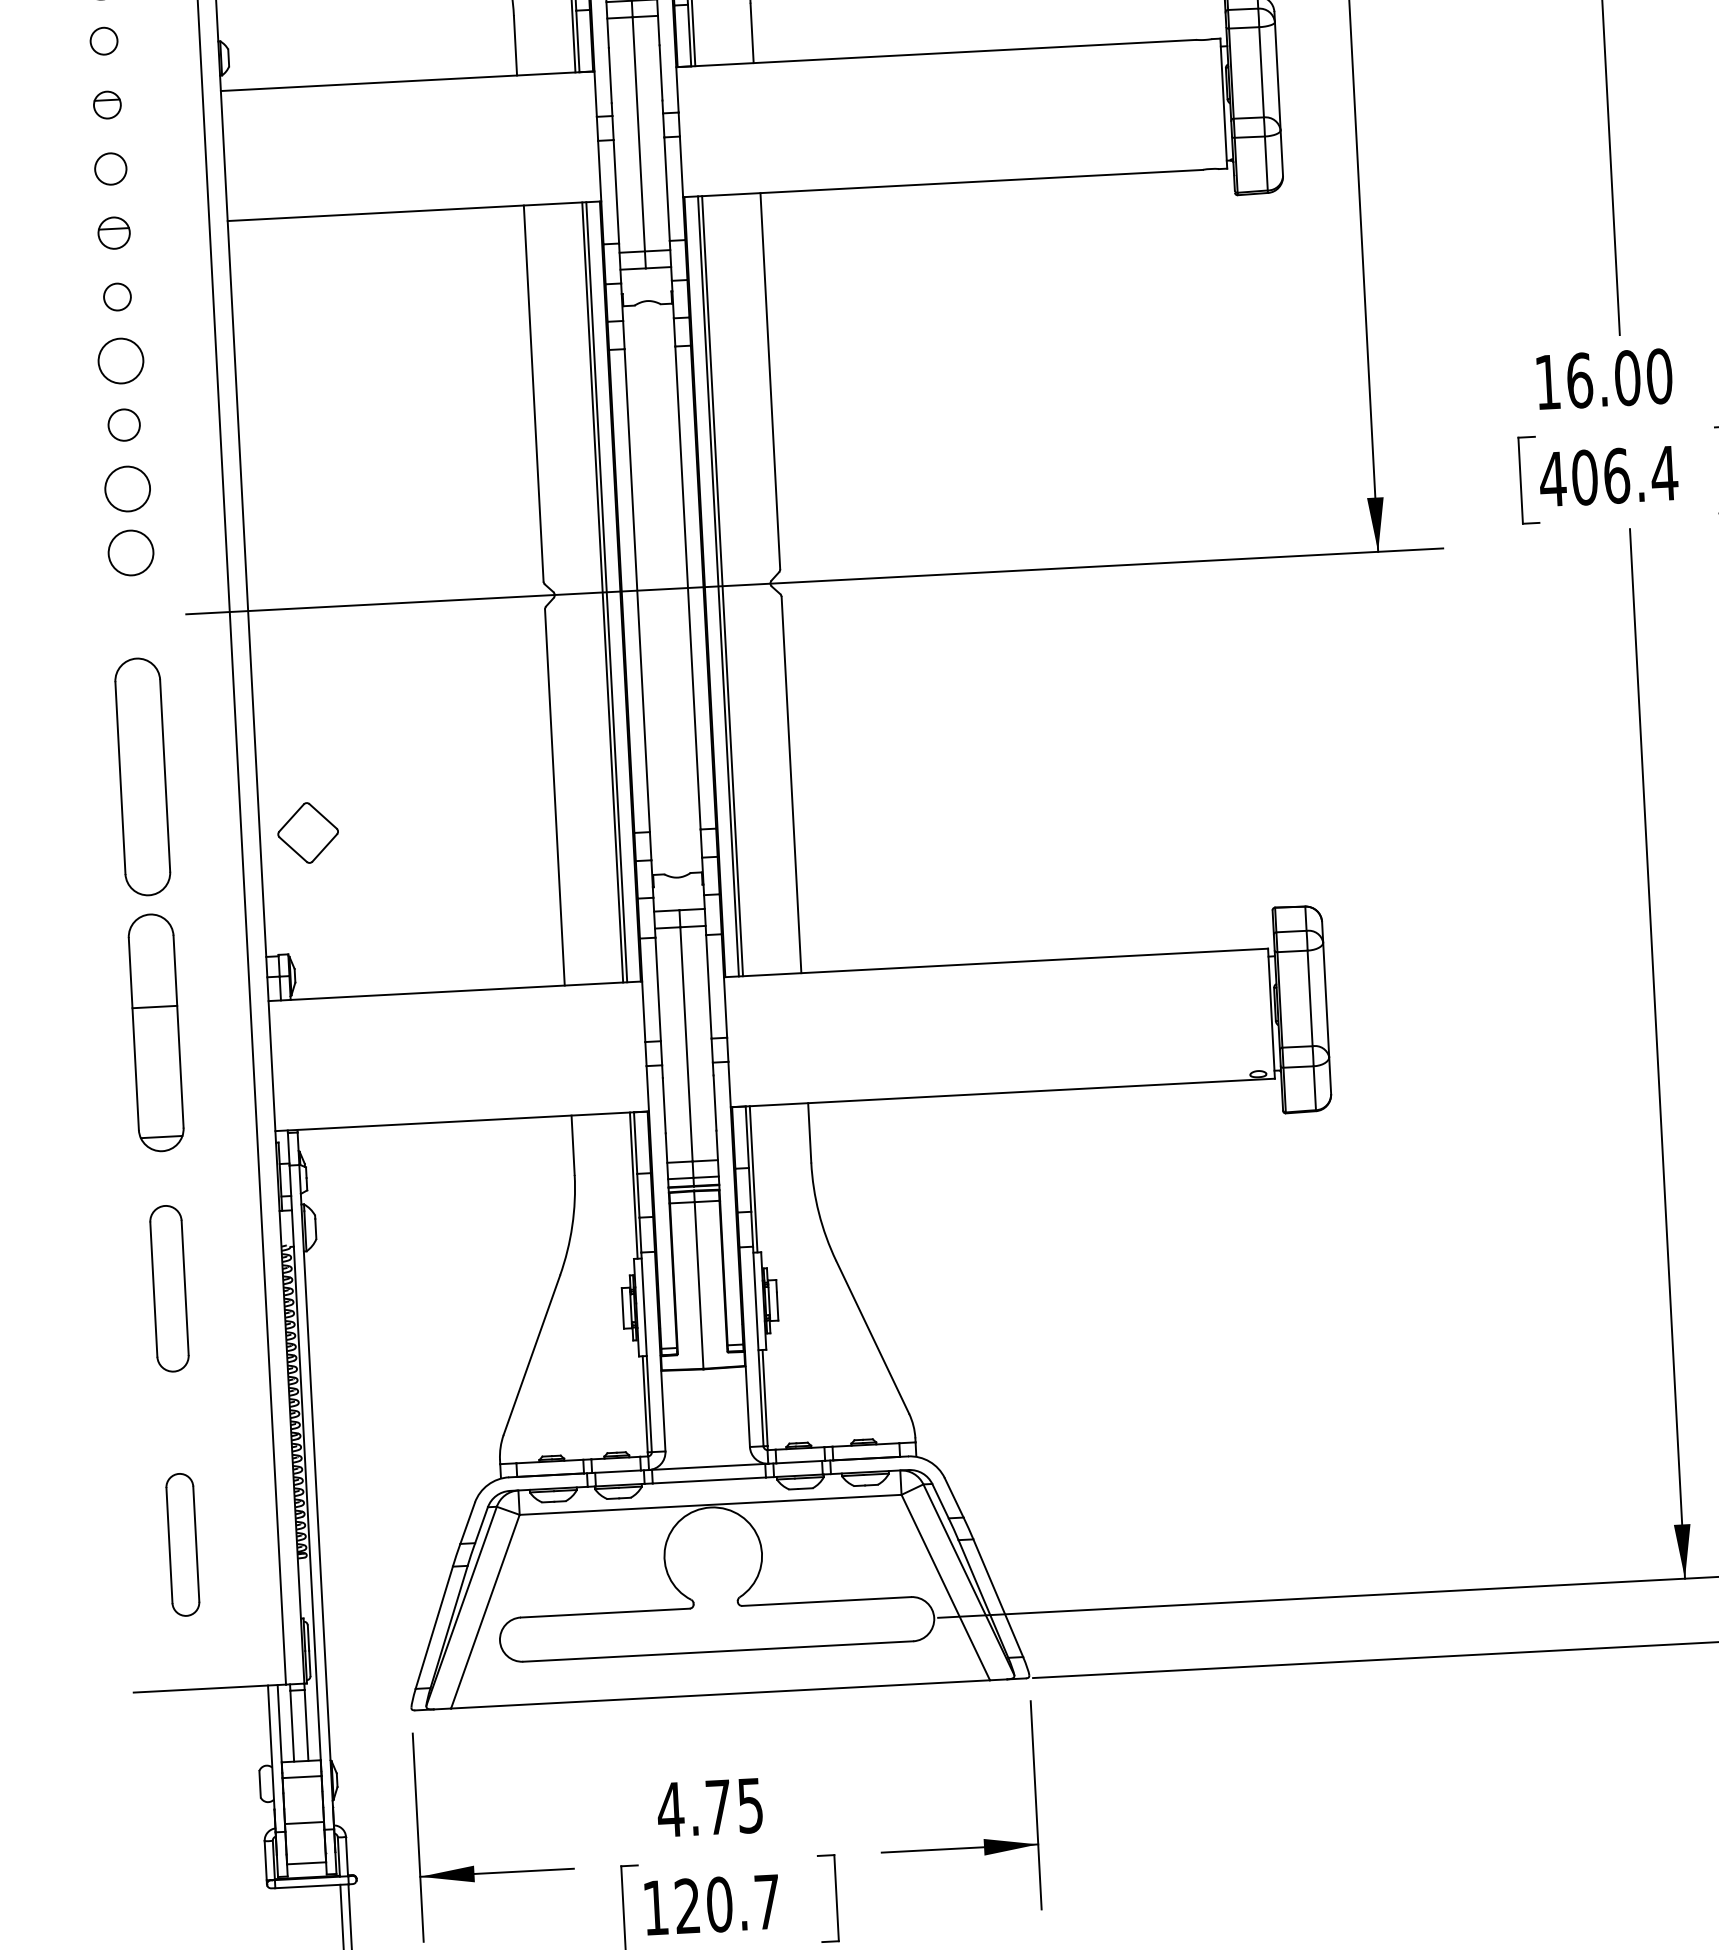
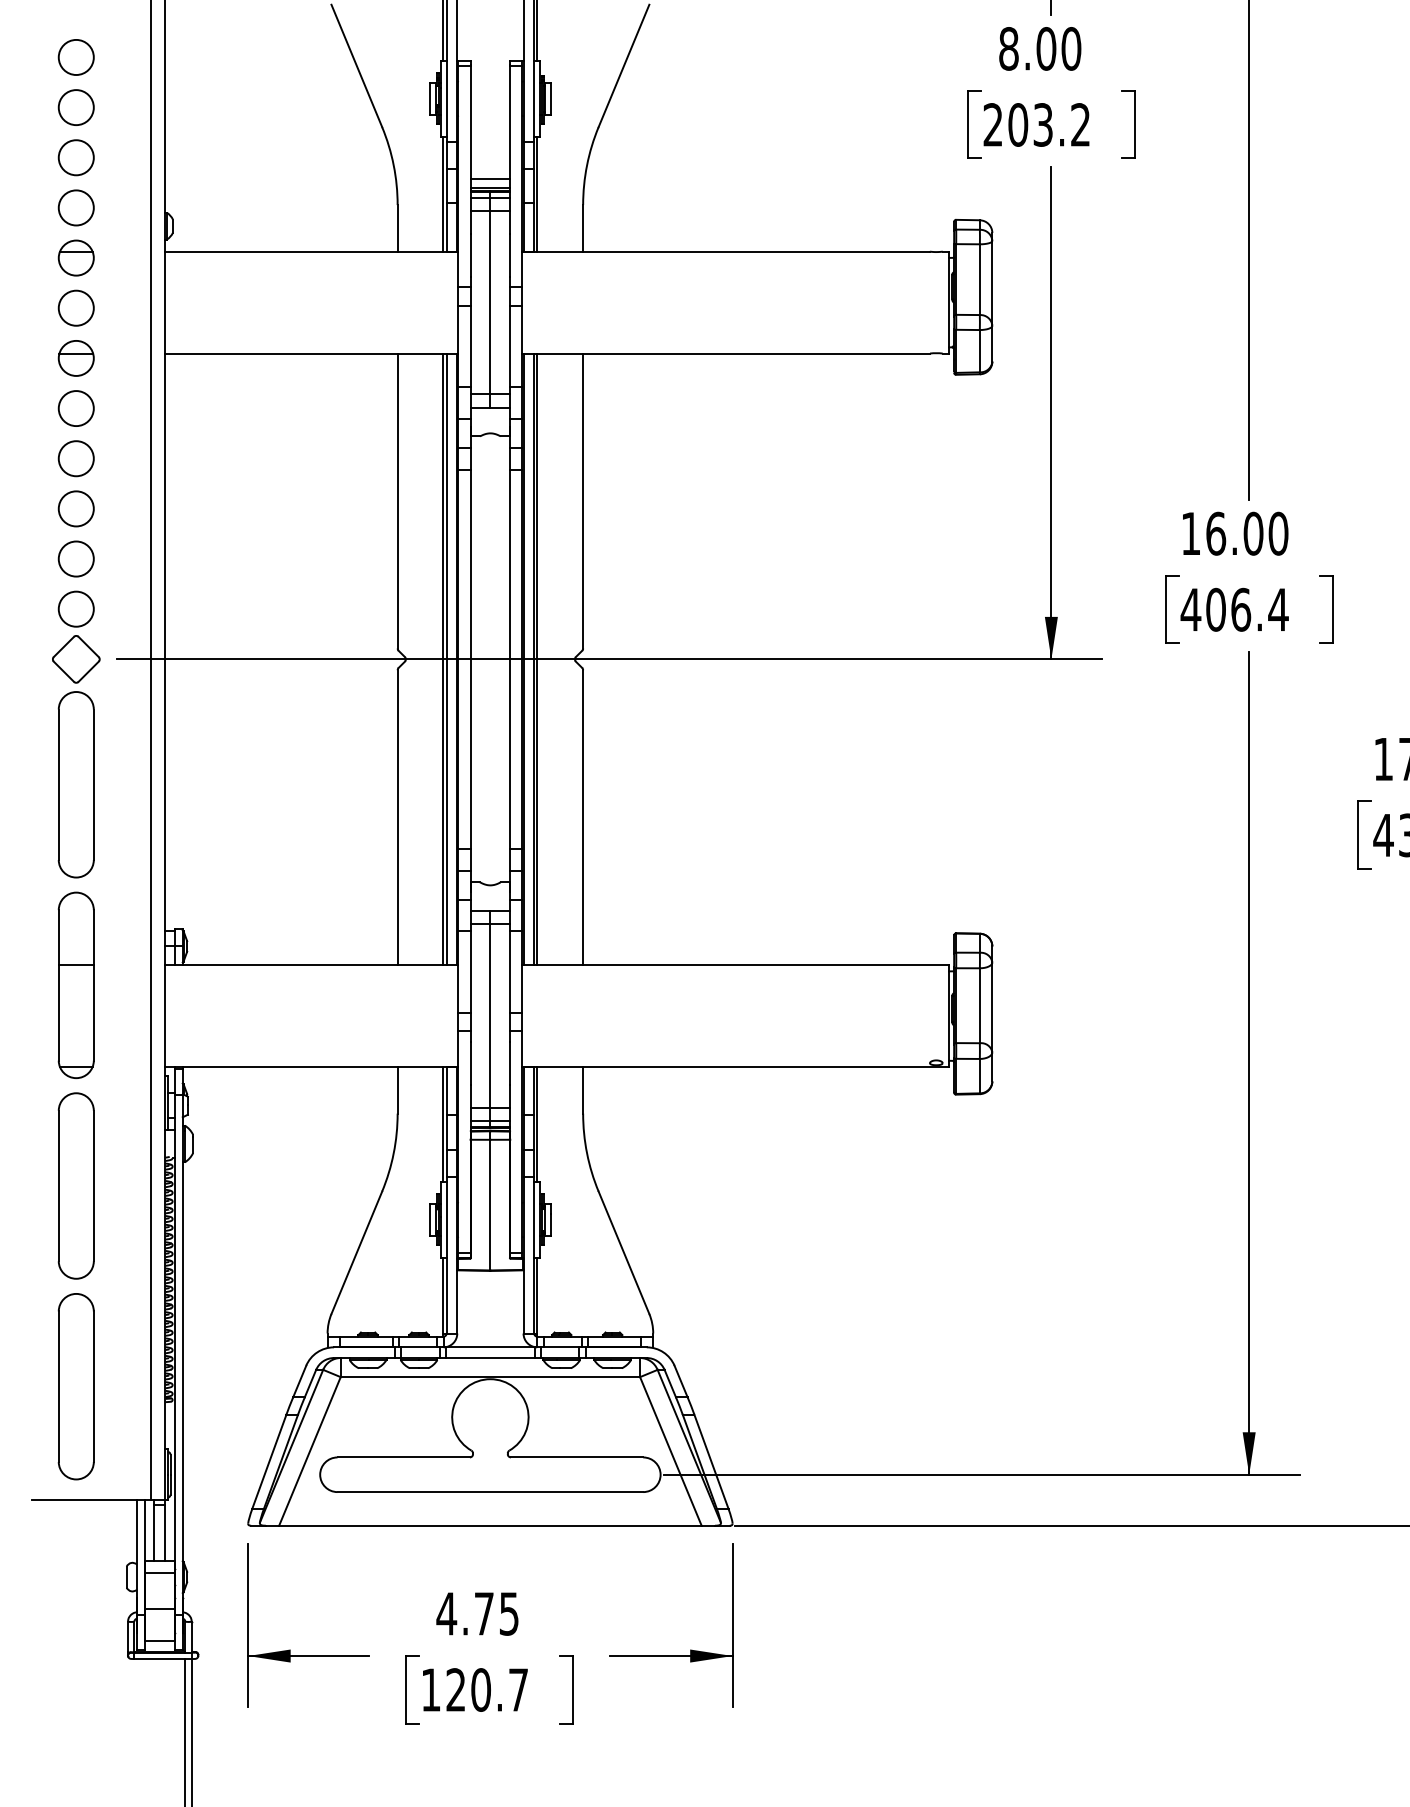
circle: (103, 40) -> (75, 207), size x1.67
part: (106, 104) -> (75, 257), size x1.67
circle: (109, 168) -> (75, 307), size x1.43
part: (113, 233) -> (75, 358), size x1.43
circle: (116, 297) -> (75, 408), size x1.67
circle: (123, 424) -> (75, 508), size x1.43
part: (308, 833) -> (76, 659), moved
part: (168, 1288) -> (75, 1185), size x1.43
part: (181, 1544) -> (75, 1386), size x1.67

